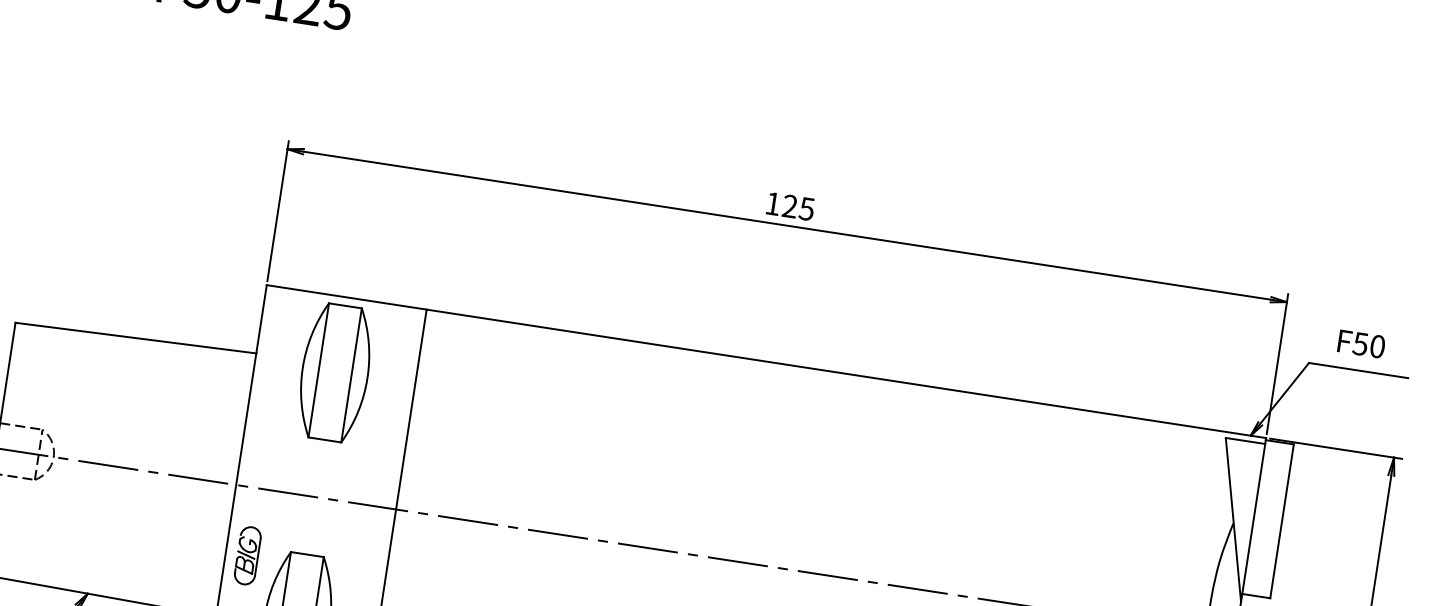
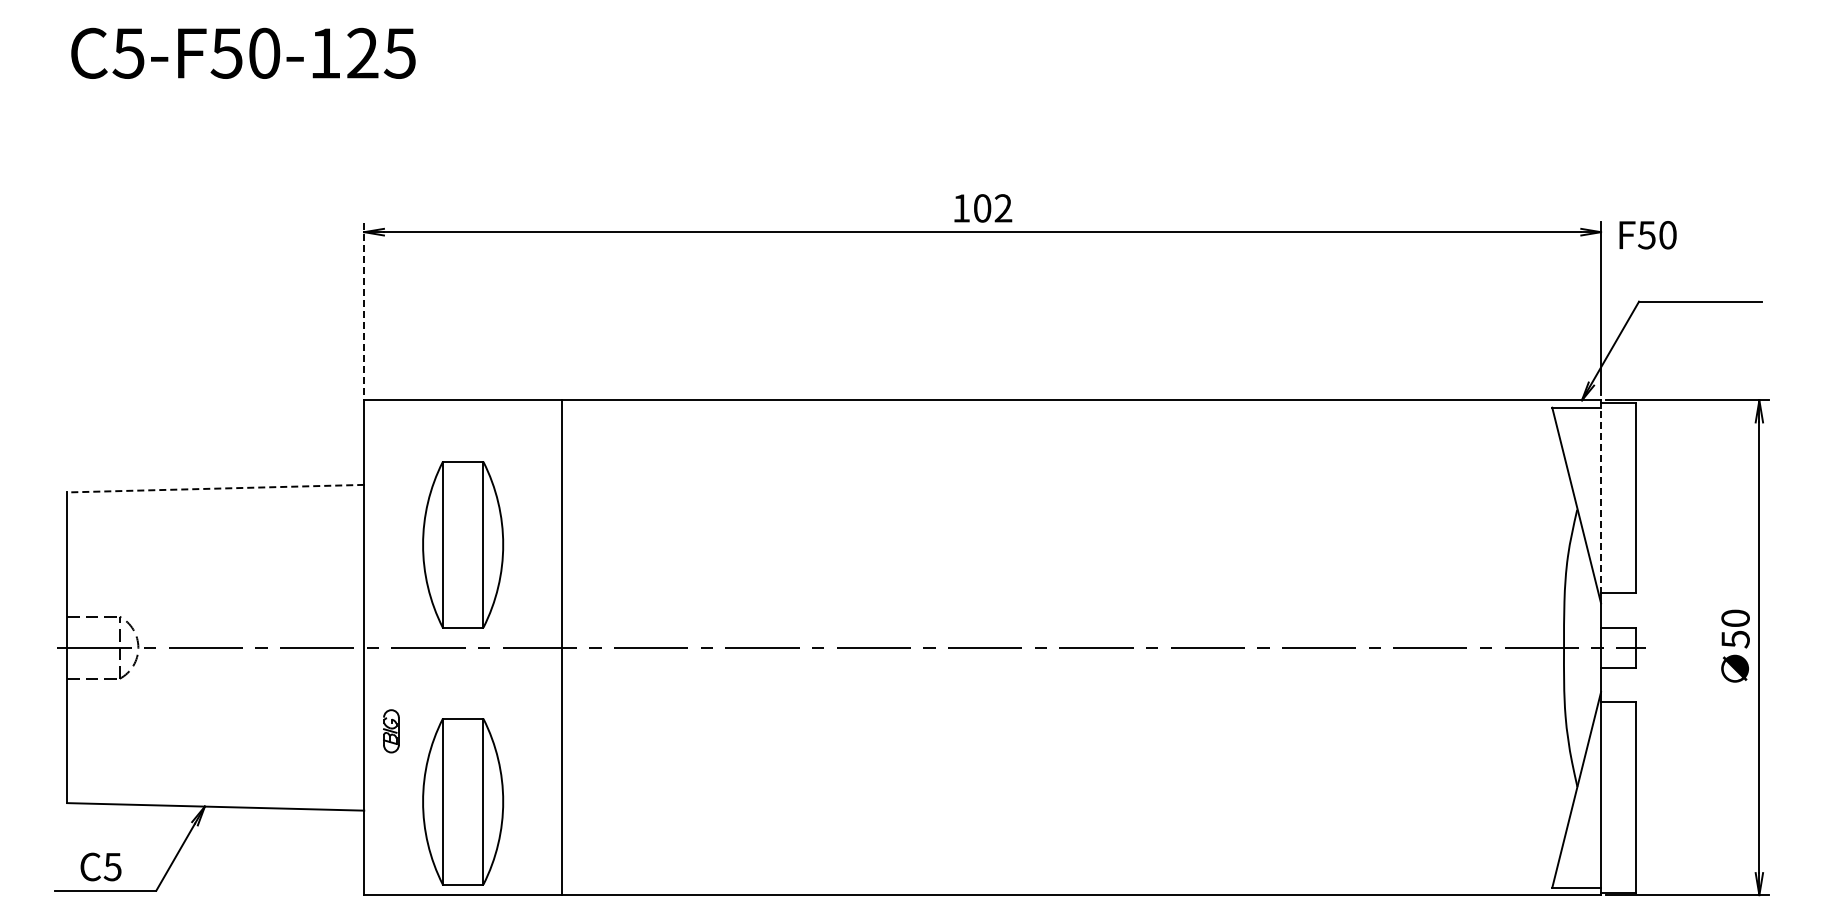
text: (798, 207) -> (992, 208), 125 -> 102
line: (278, 210) -> (364, 308), solid -> dashed
line: (135, 337) -> (215, 488), solid -> dashed
text: (1361, 344) -> (1647, 235), moved
part: (335, 372) -> (463, 544), moved
line: (1254, 516) -> (1601, 497), solid -> dashed
part: (247, 556) -> (391, 731), size x0.6

